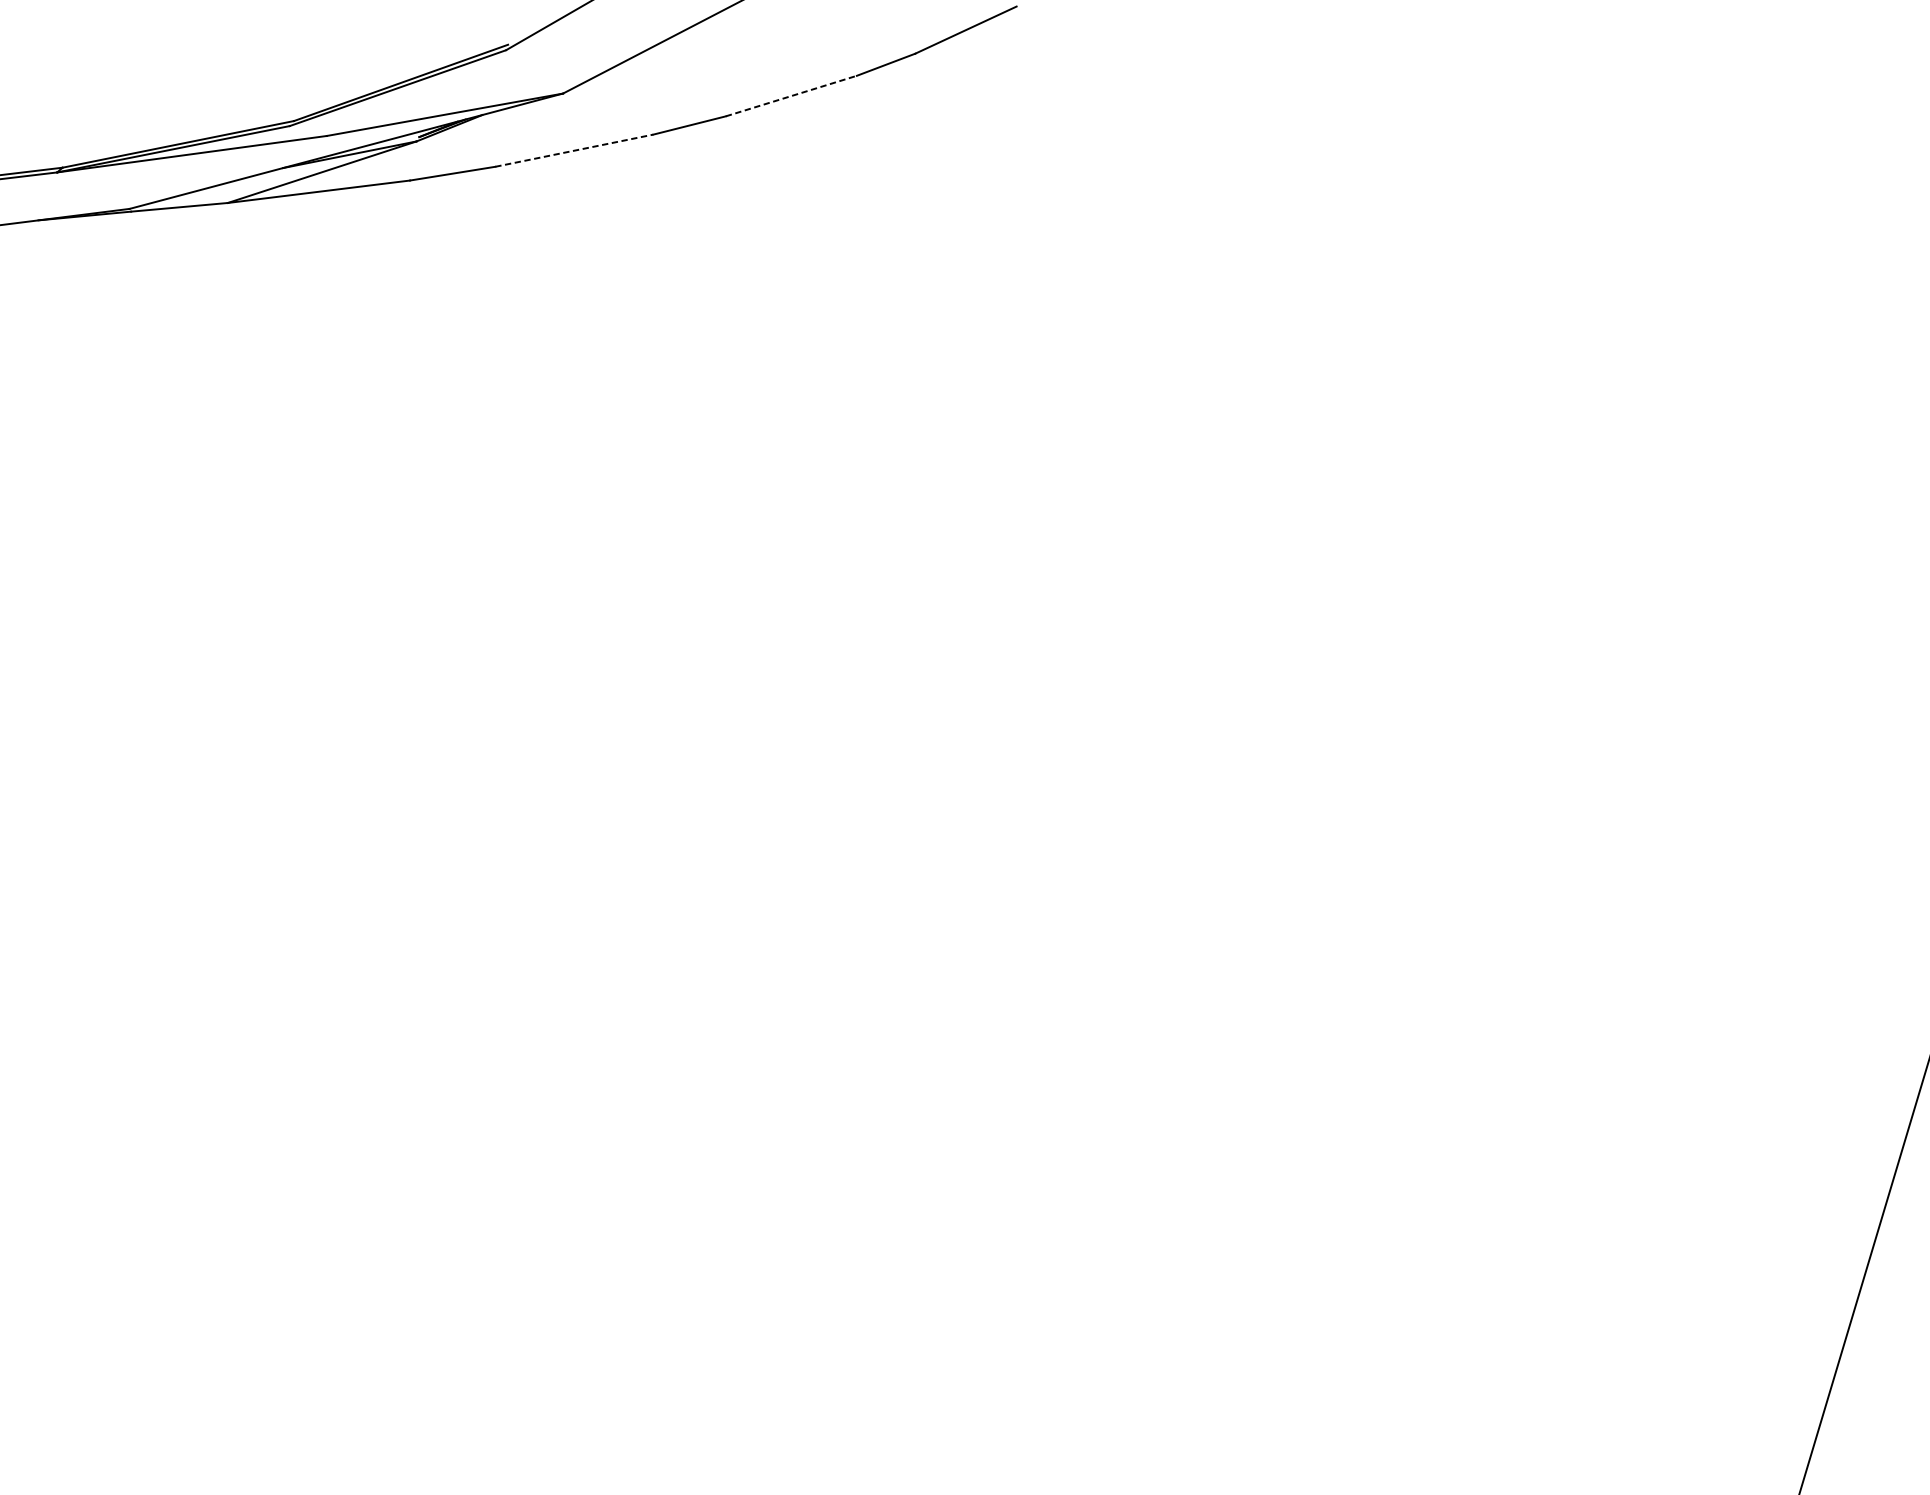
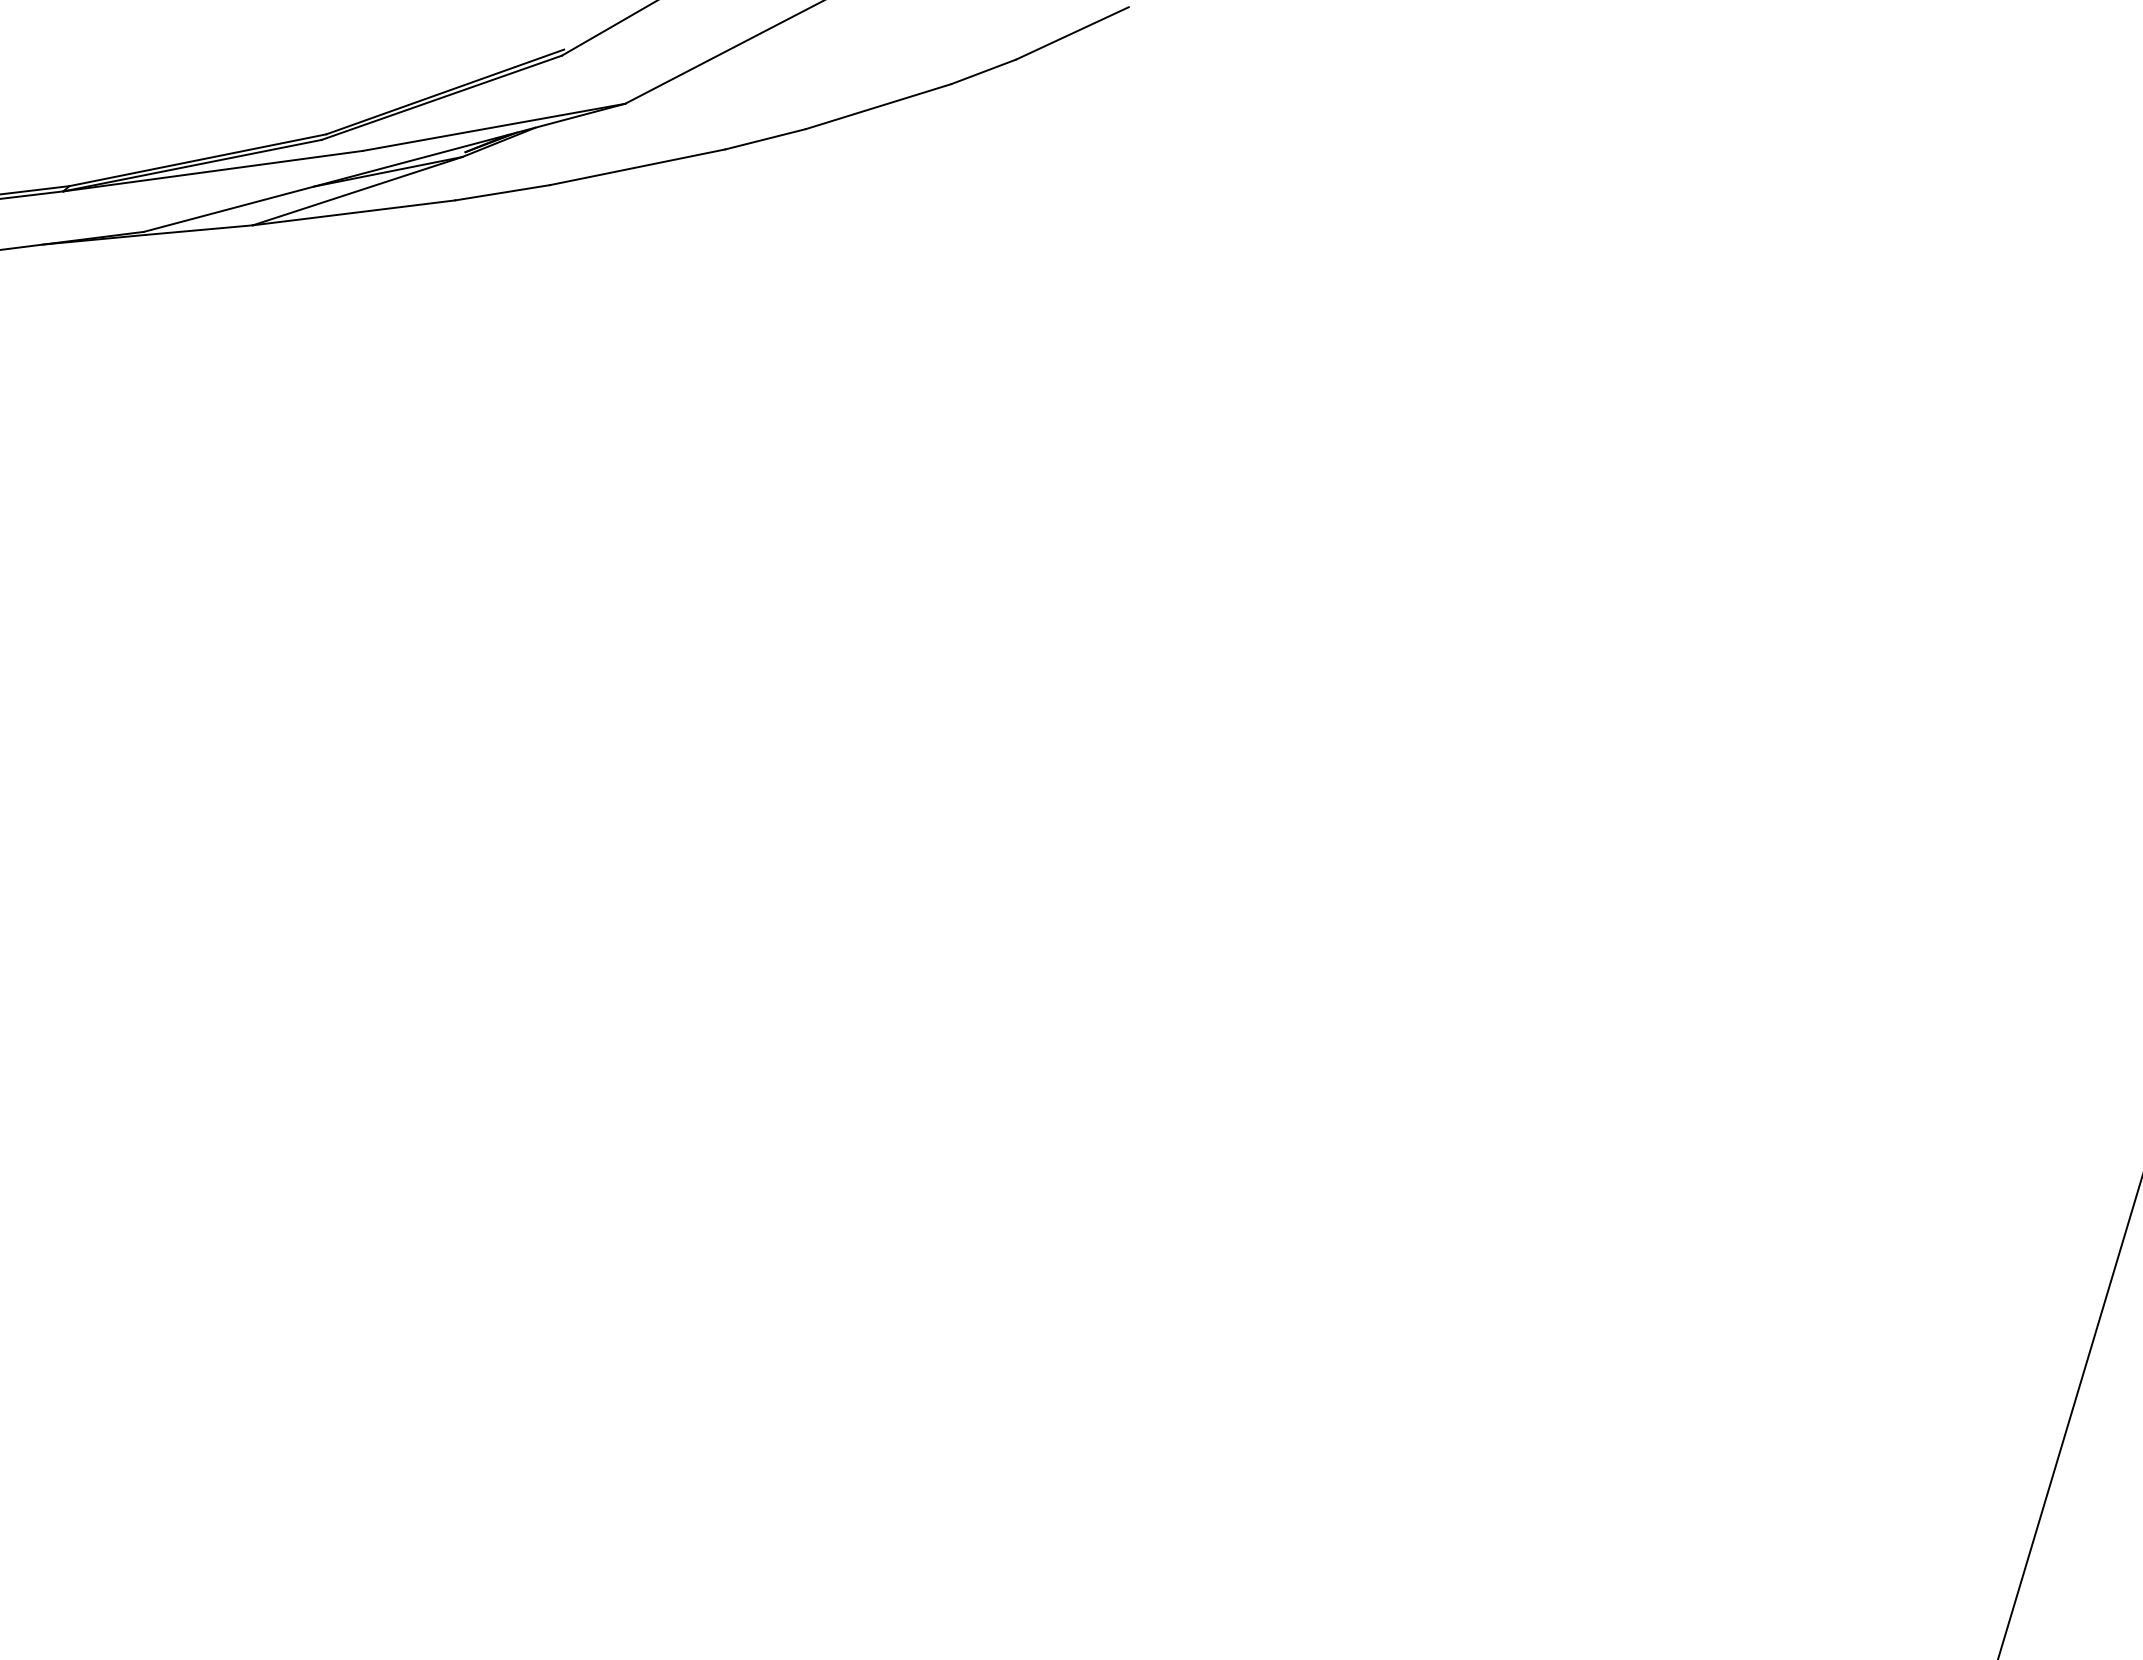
line: (792, 95) -> (879, 106), dashed -> solid
line: (574, 150) -> (637, 167), dashed -> solid

